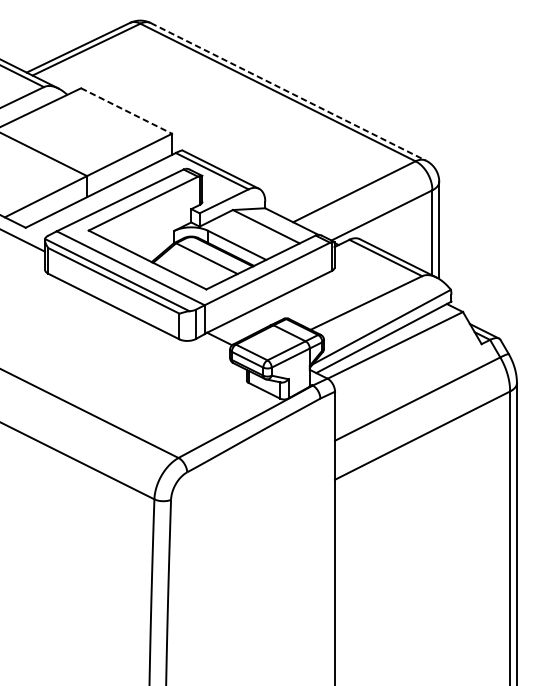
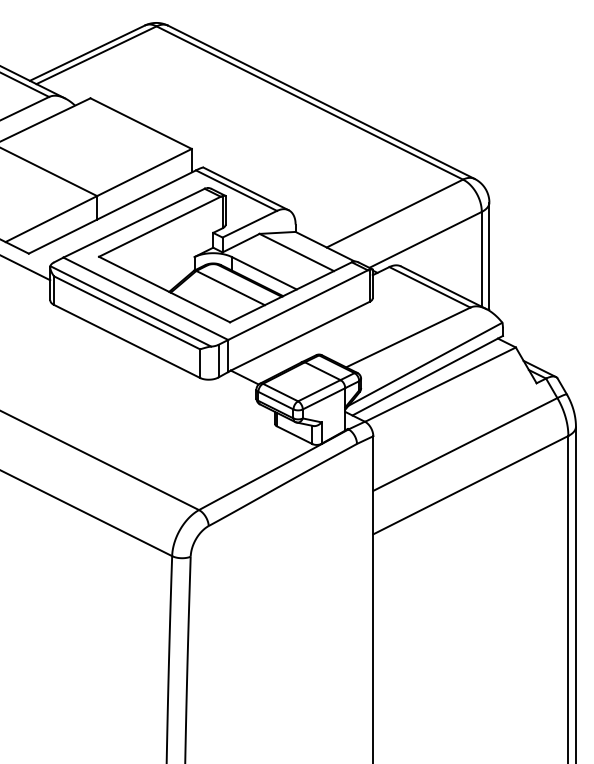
line: (288, 92) -> (321, 102), dashed -> solid
line: (126, 110) -> (141, 123), dashed -> solid

